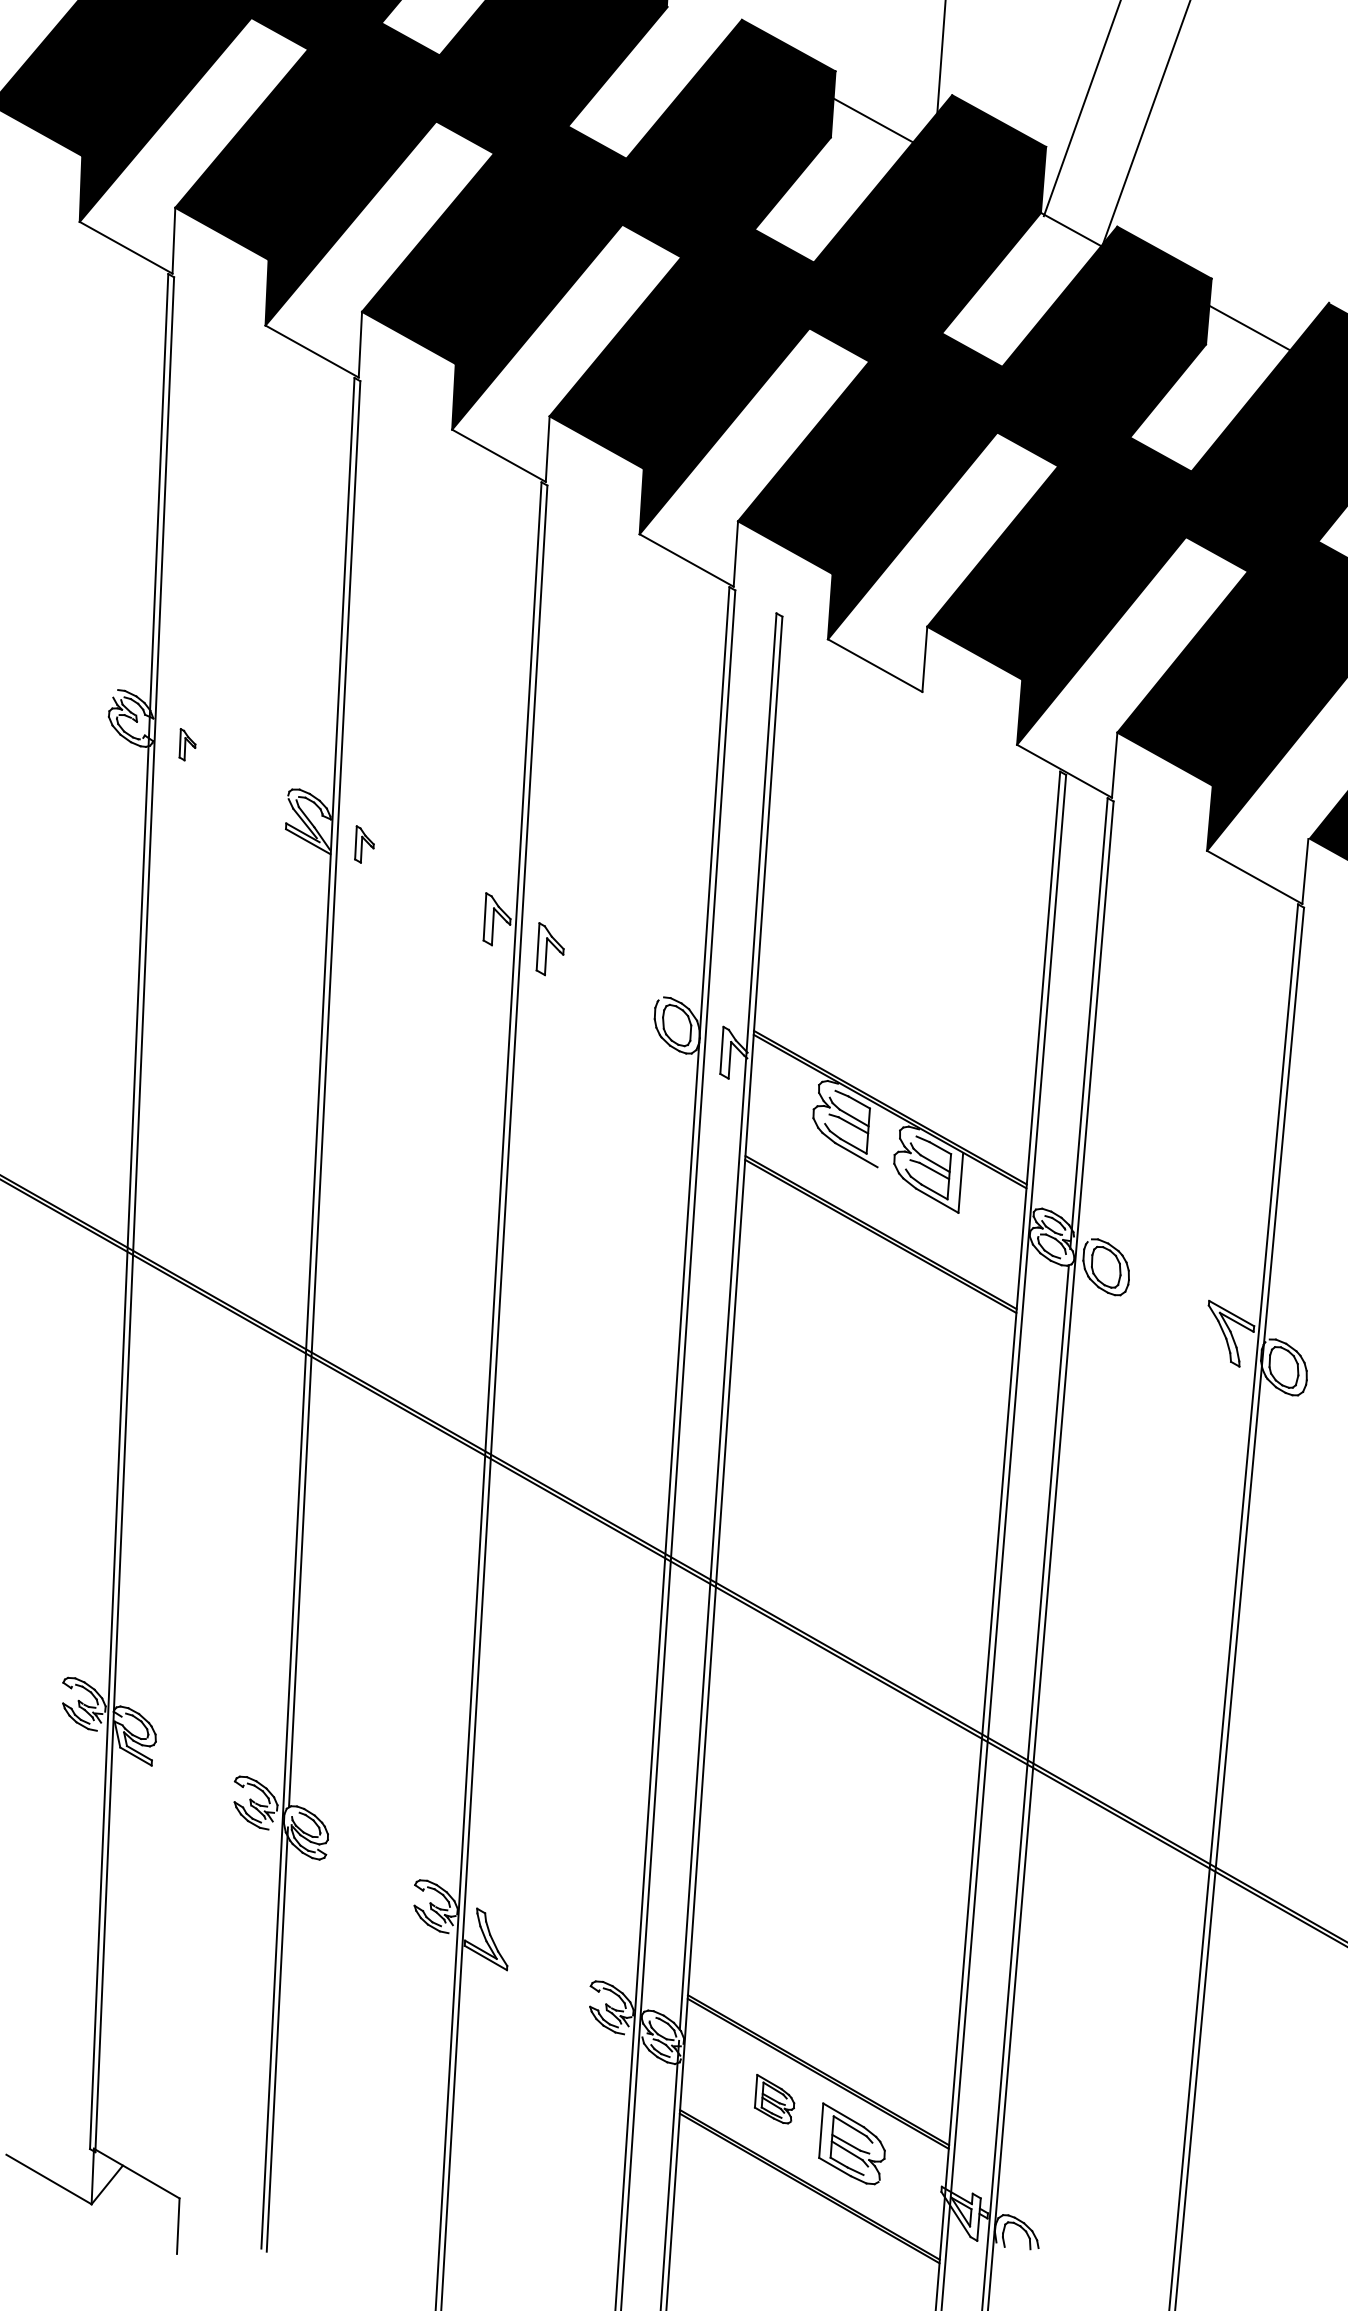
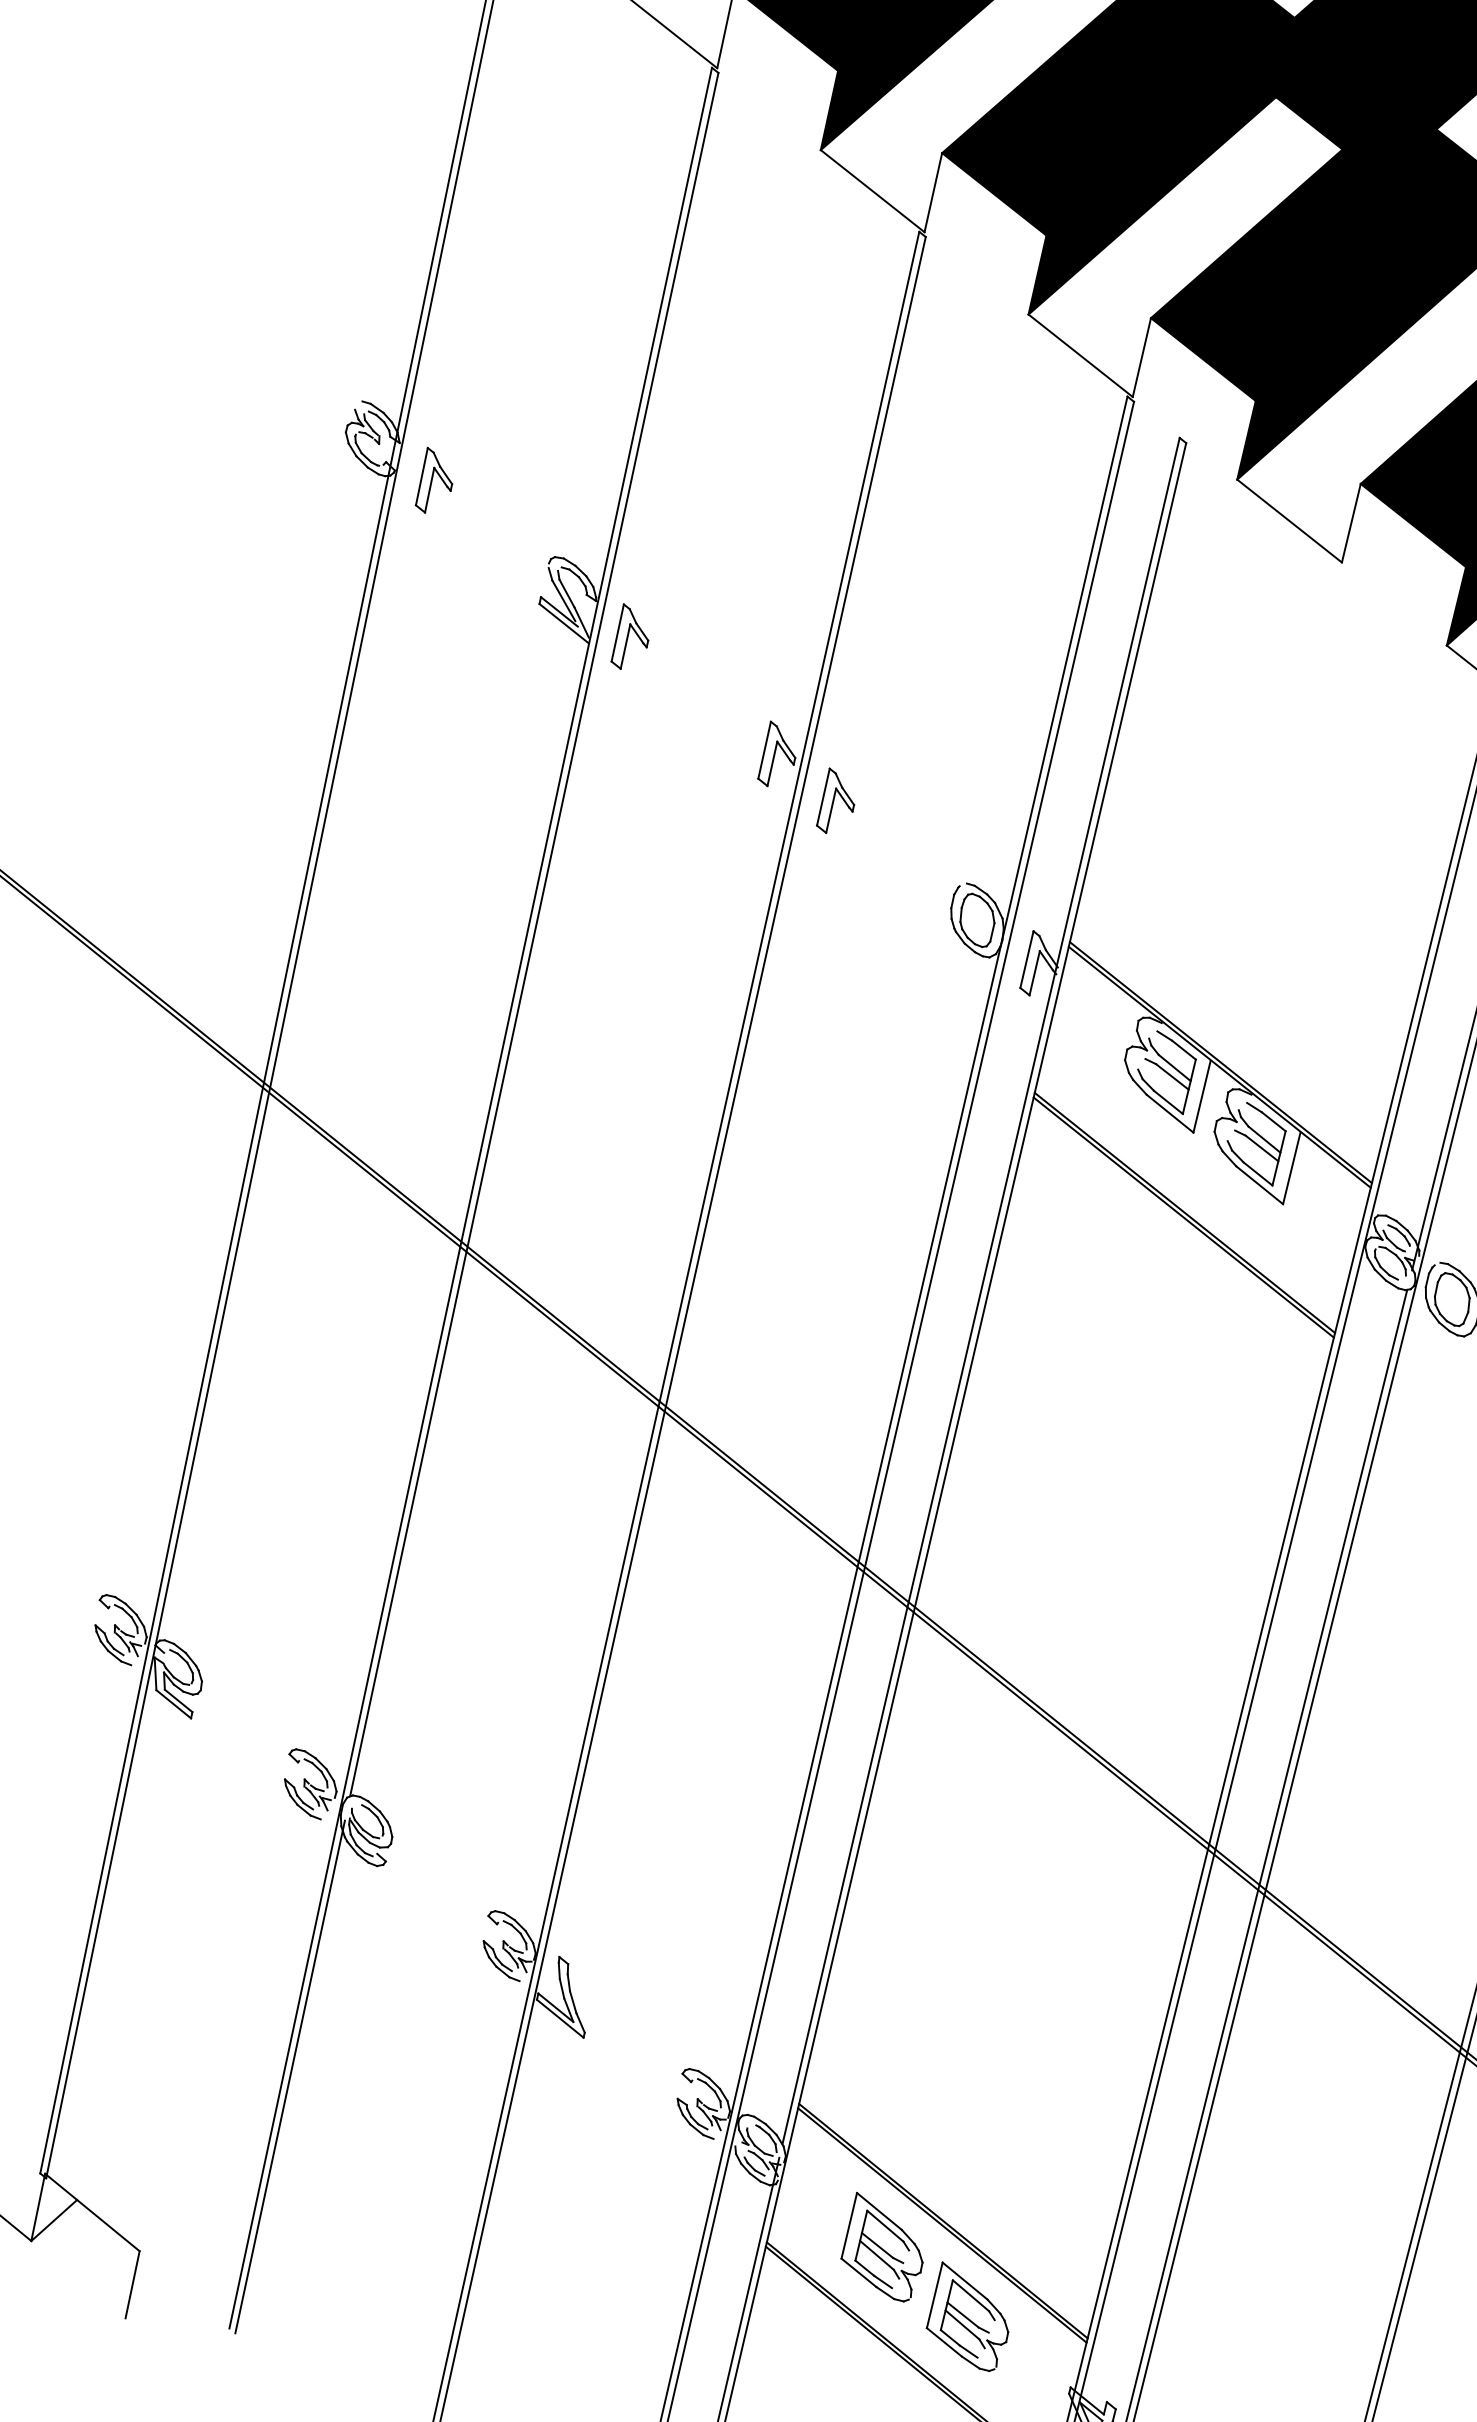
part: (187, 744) -> (436, 481), size x1.67
part: (364, 844) -> (632, 638), size x1.43
line: (879, 1137) -> (1201, 1096), added
part: (774, 2098) -> (884, 2246), size x1.67

